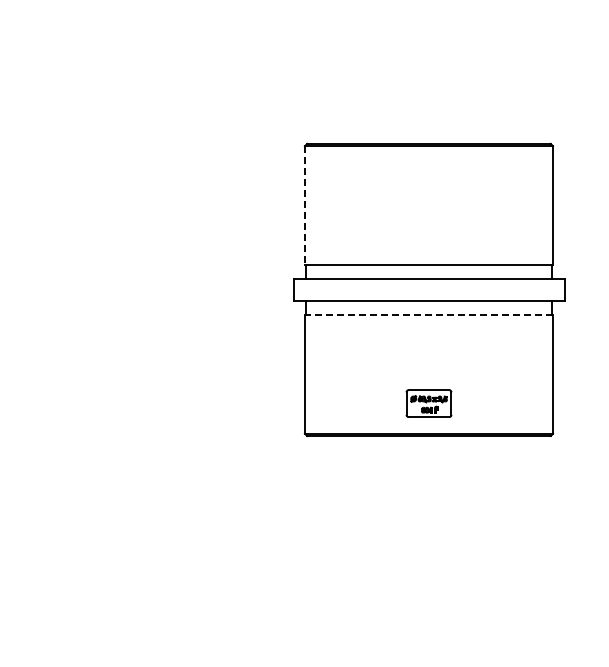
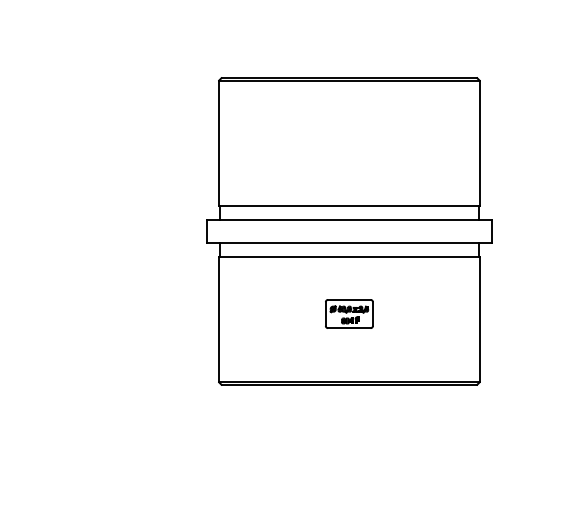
line: (304, 205) -> (218, 142), dashed -> solid
line: (428, 314) -> (348, 257), dashed -> solid
part: (428, 403) -> (348, 313), moved

